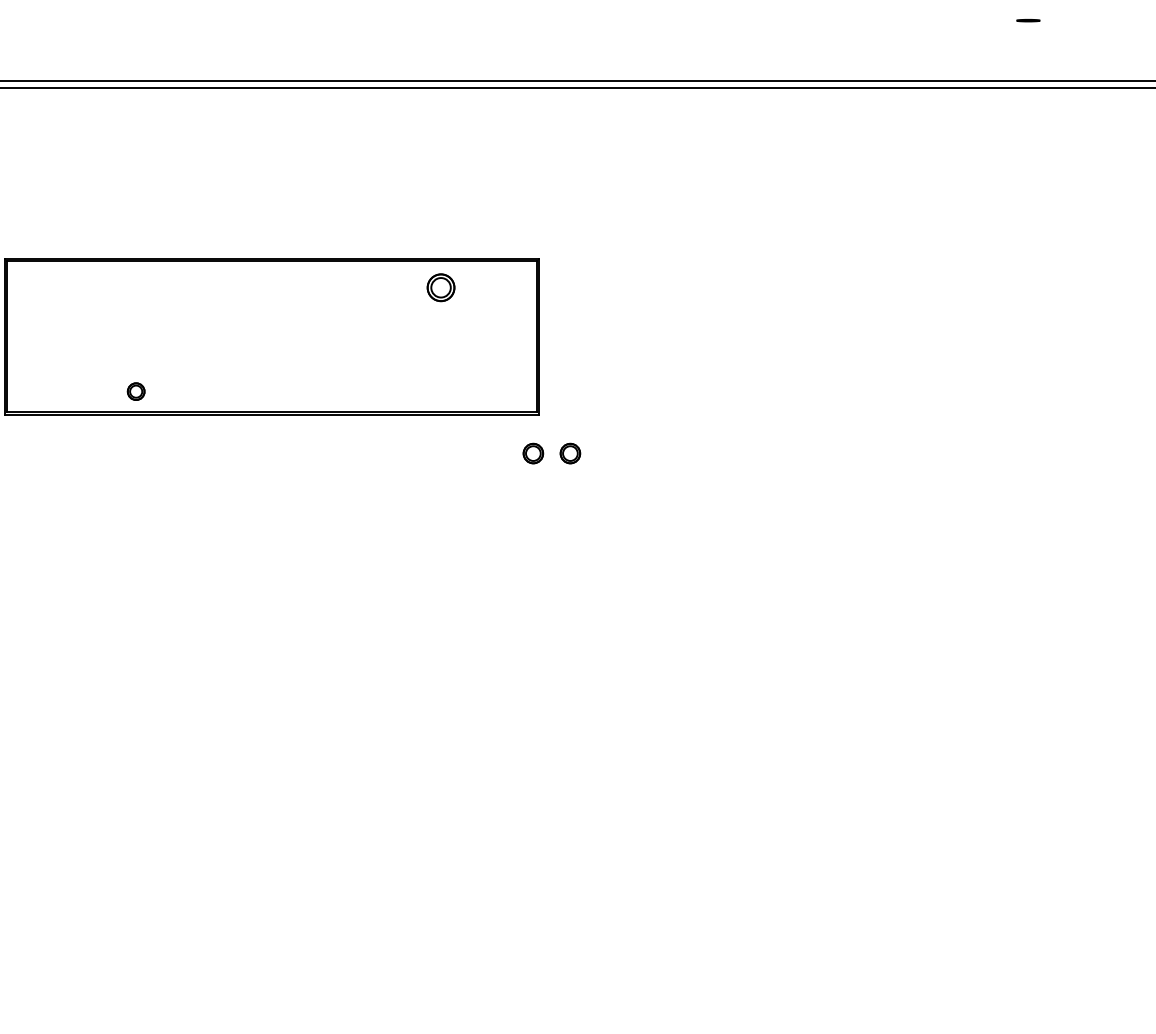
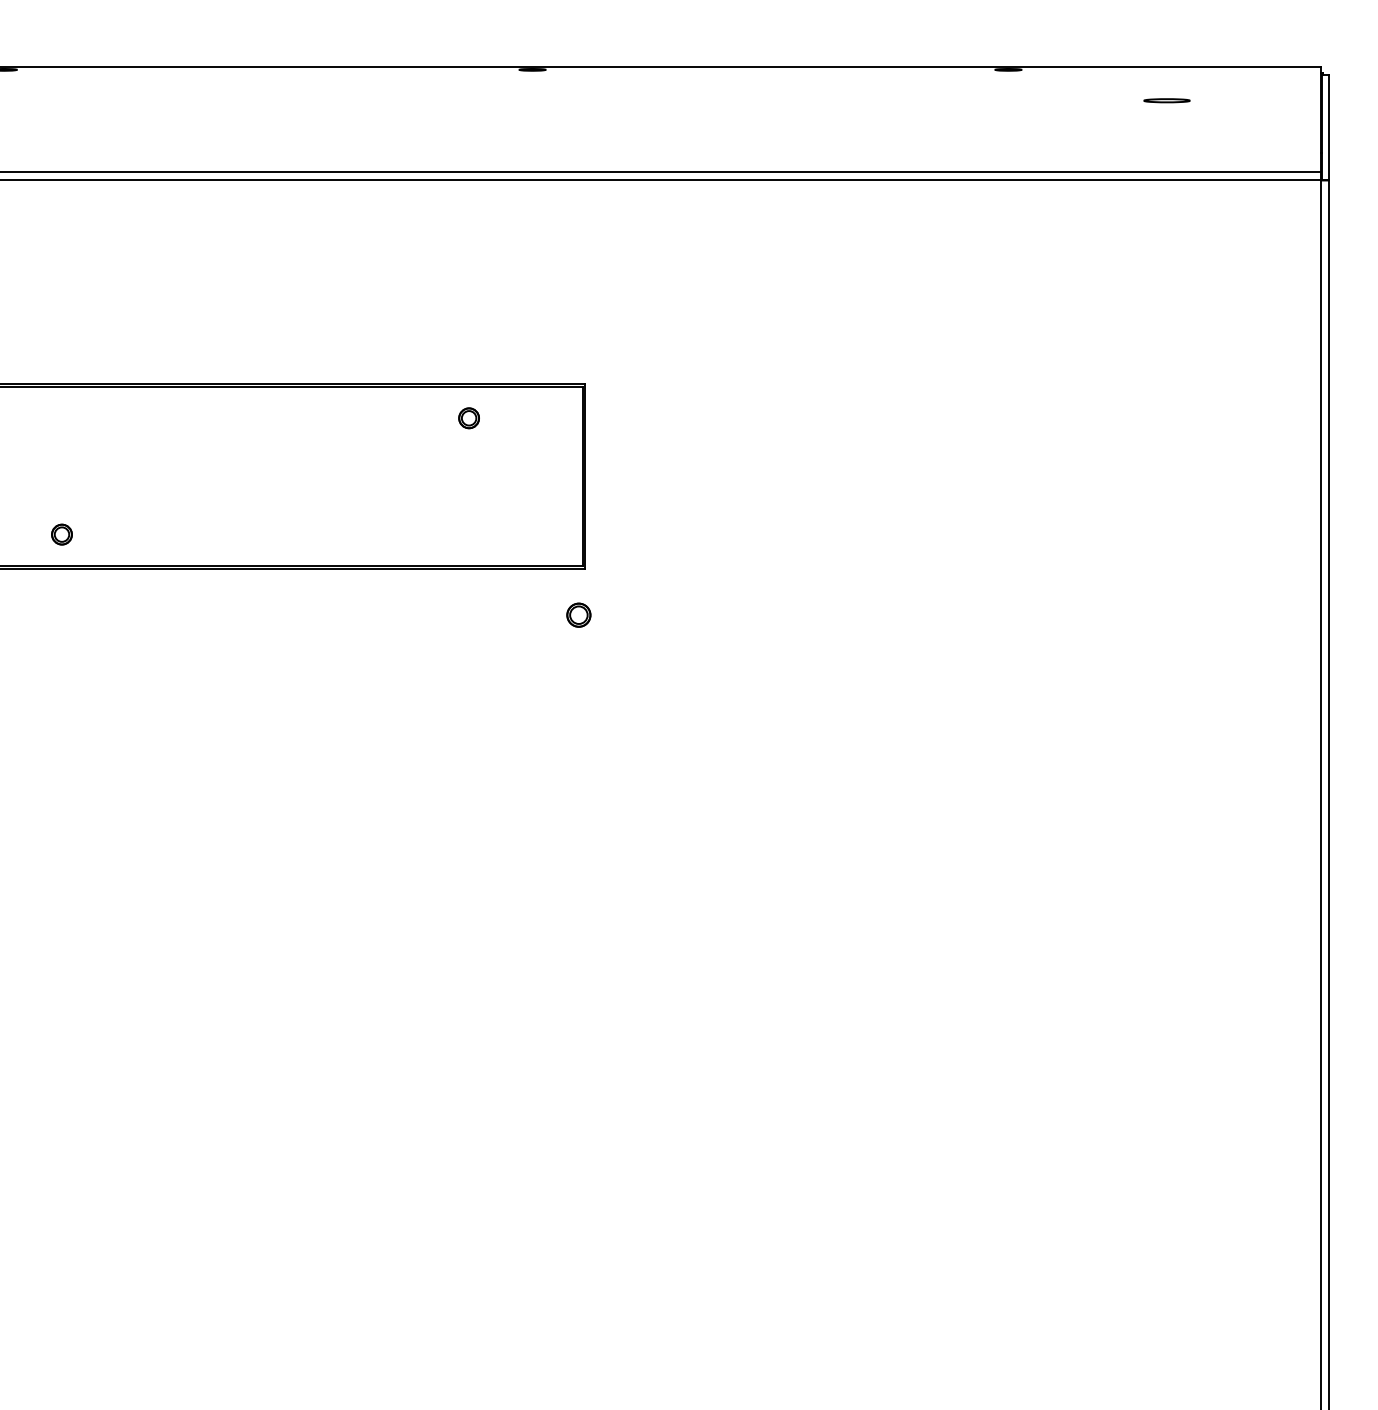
part: (1027, 20) -> (1166, 100), size x1.67
part: (440, 288) -> (468, 418), size x0.62
part: (135, 391) -> (61, 534), moved
part: (570, 452) -> (622, 614), removed

